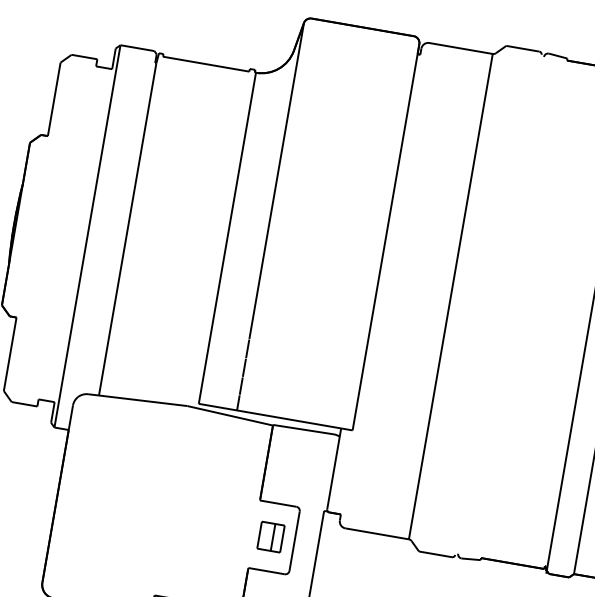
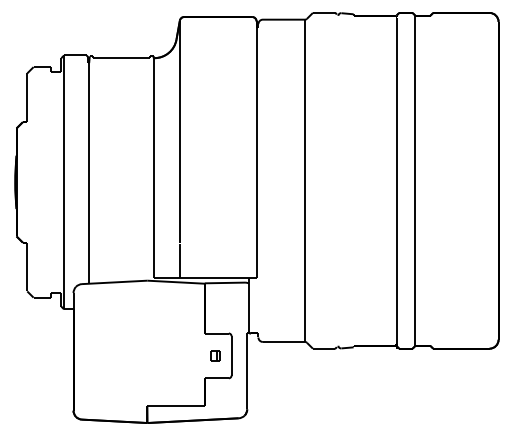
part: (270, 536) -> (215, 355), size x0.6

